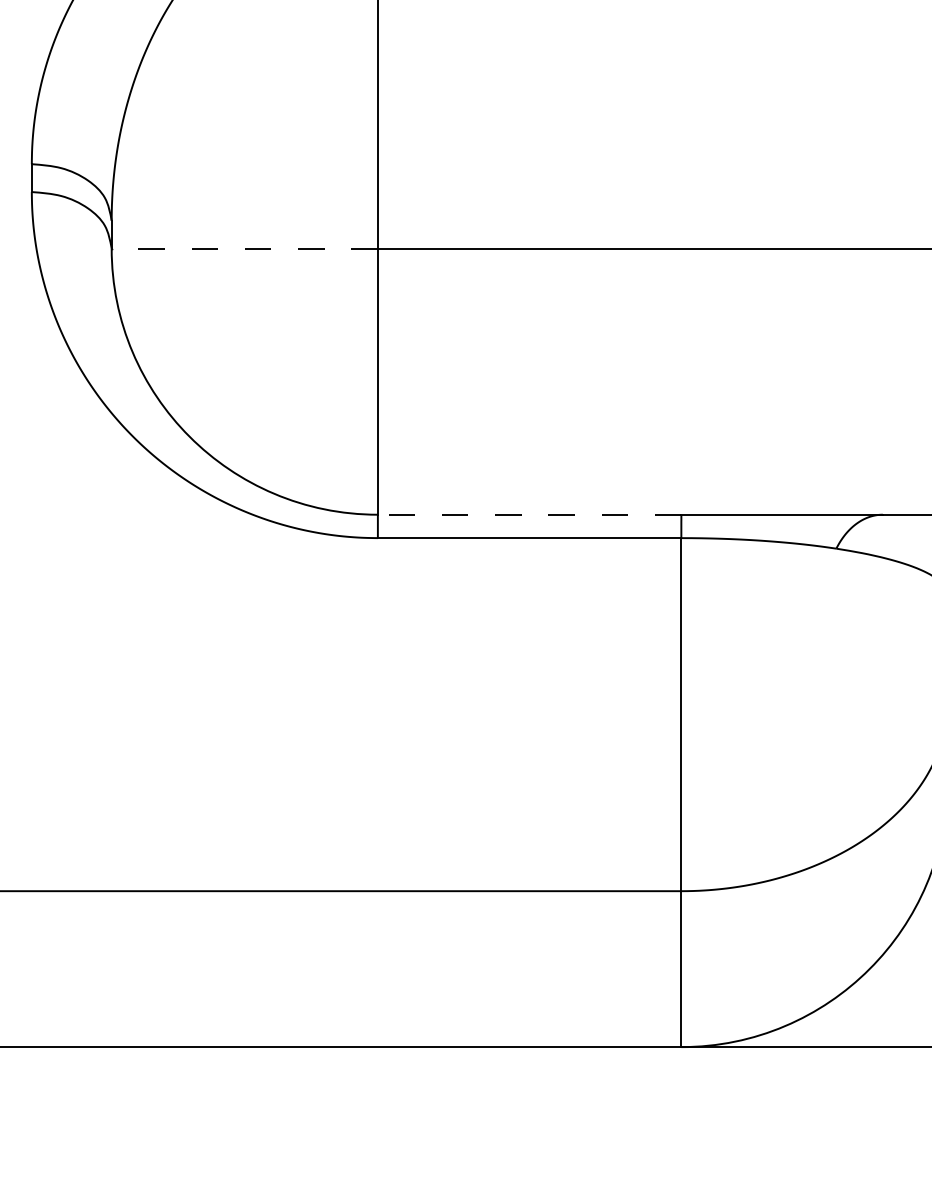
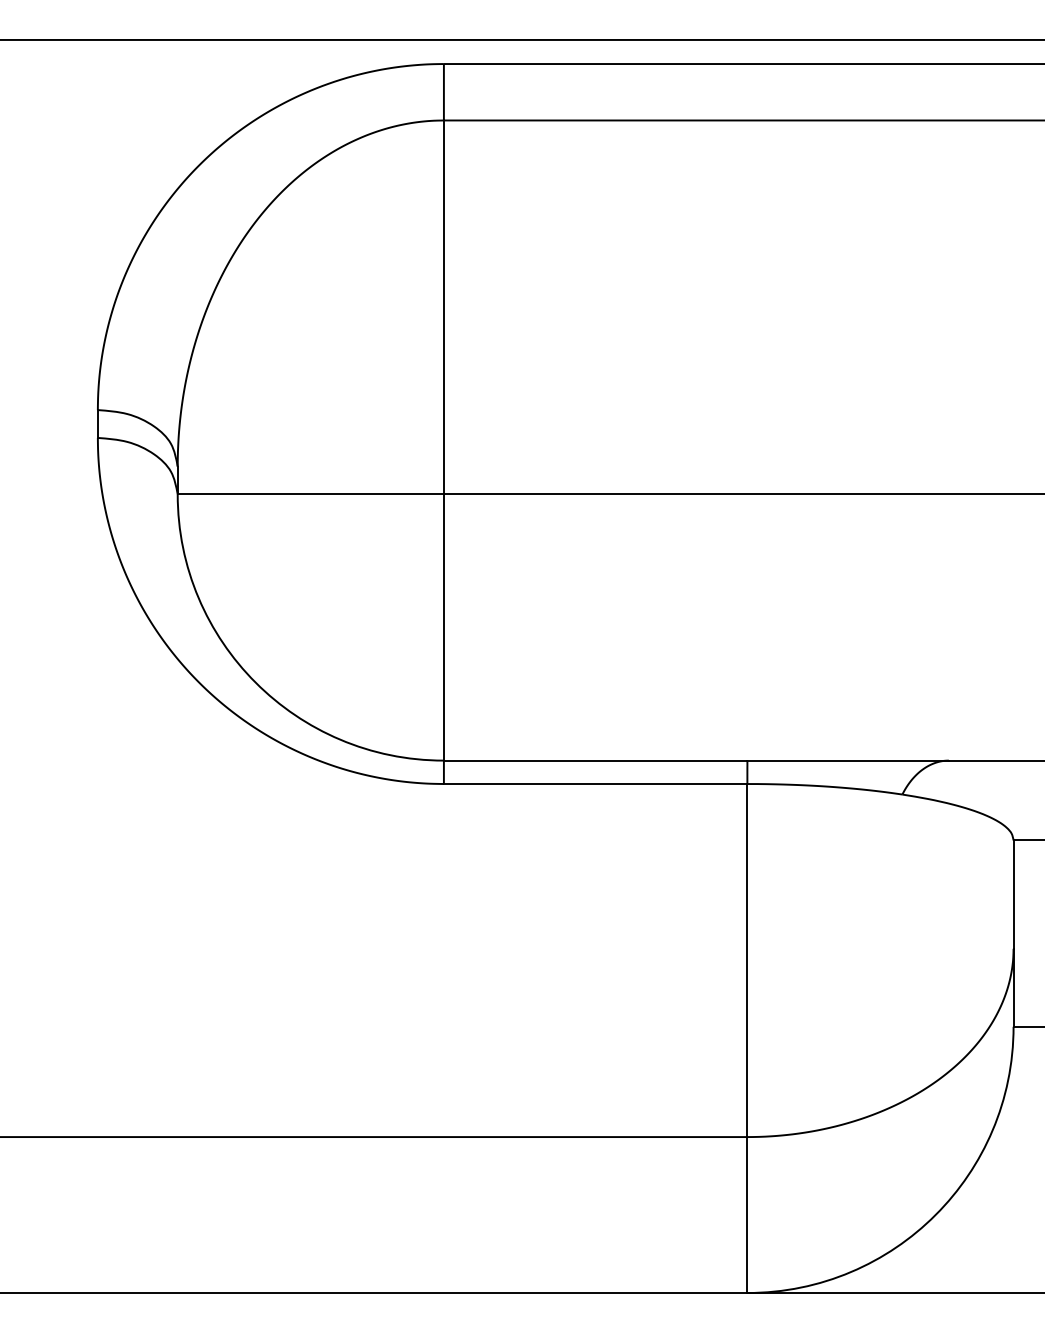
line: (244, 248) -> (310, 494), dashed -> solid
line: (529, 514) -> (595, 760), dashed -> solid

